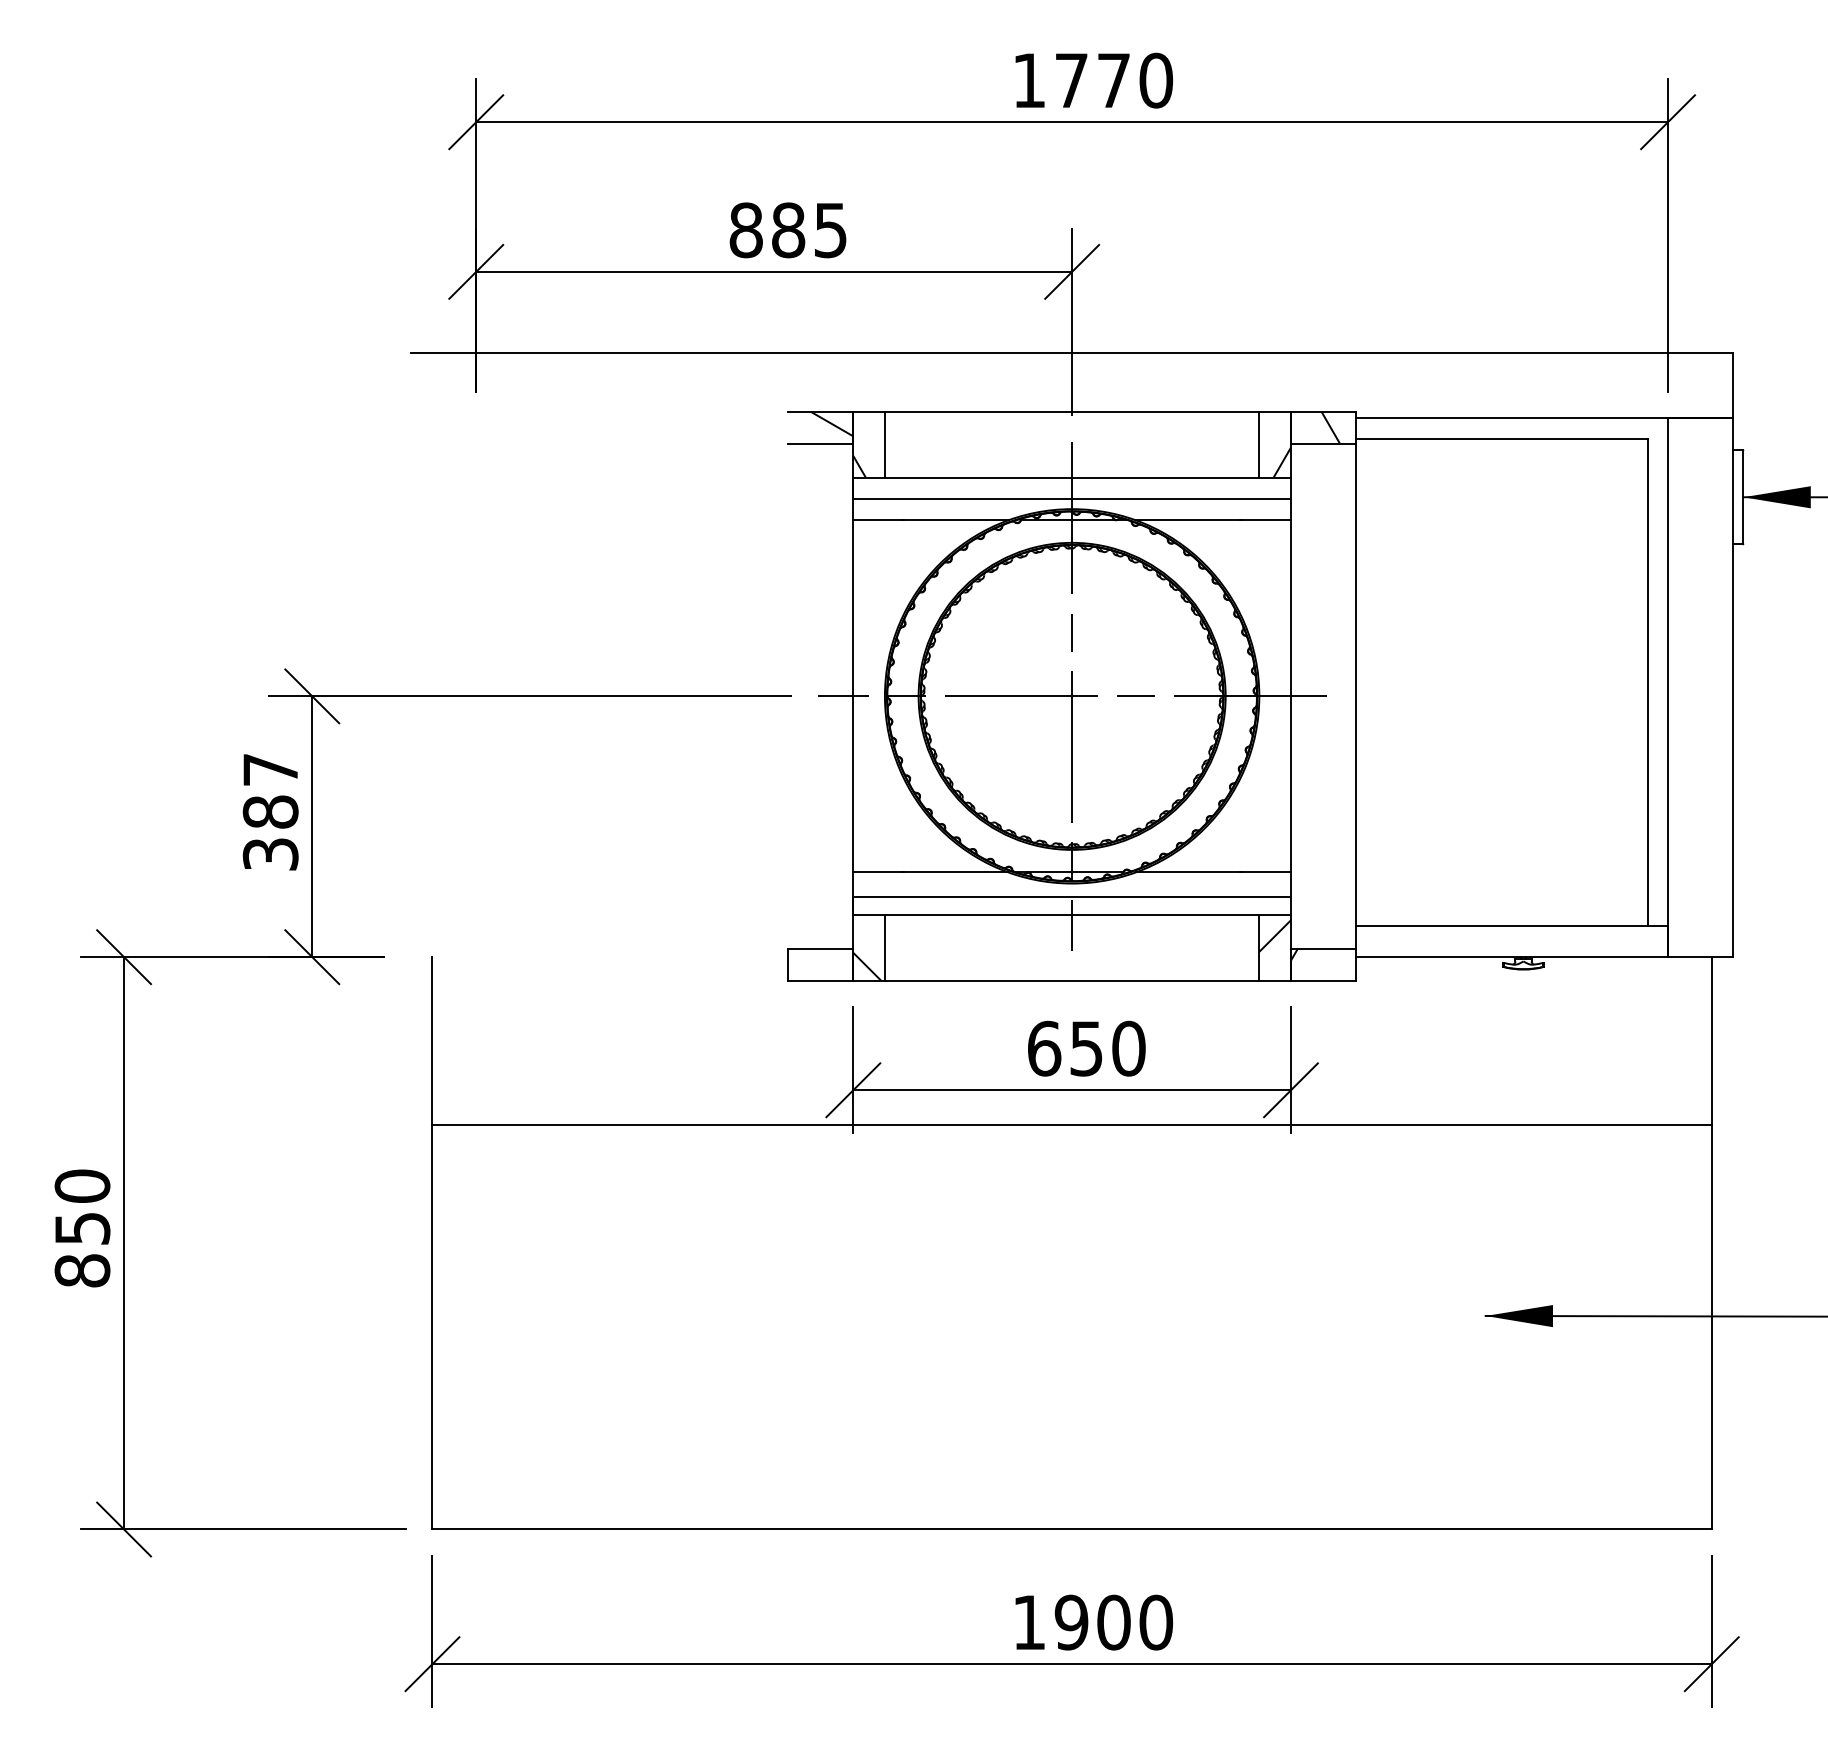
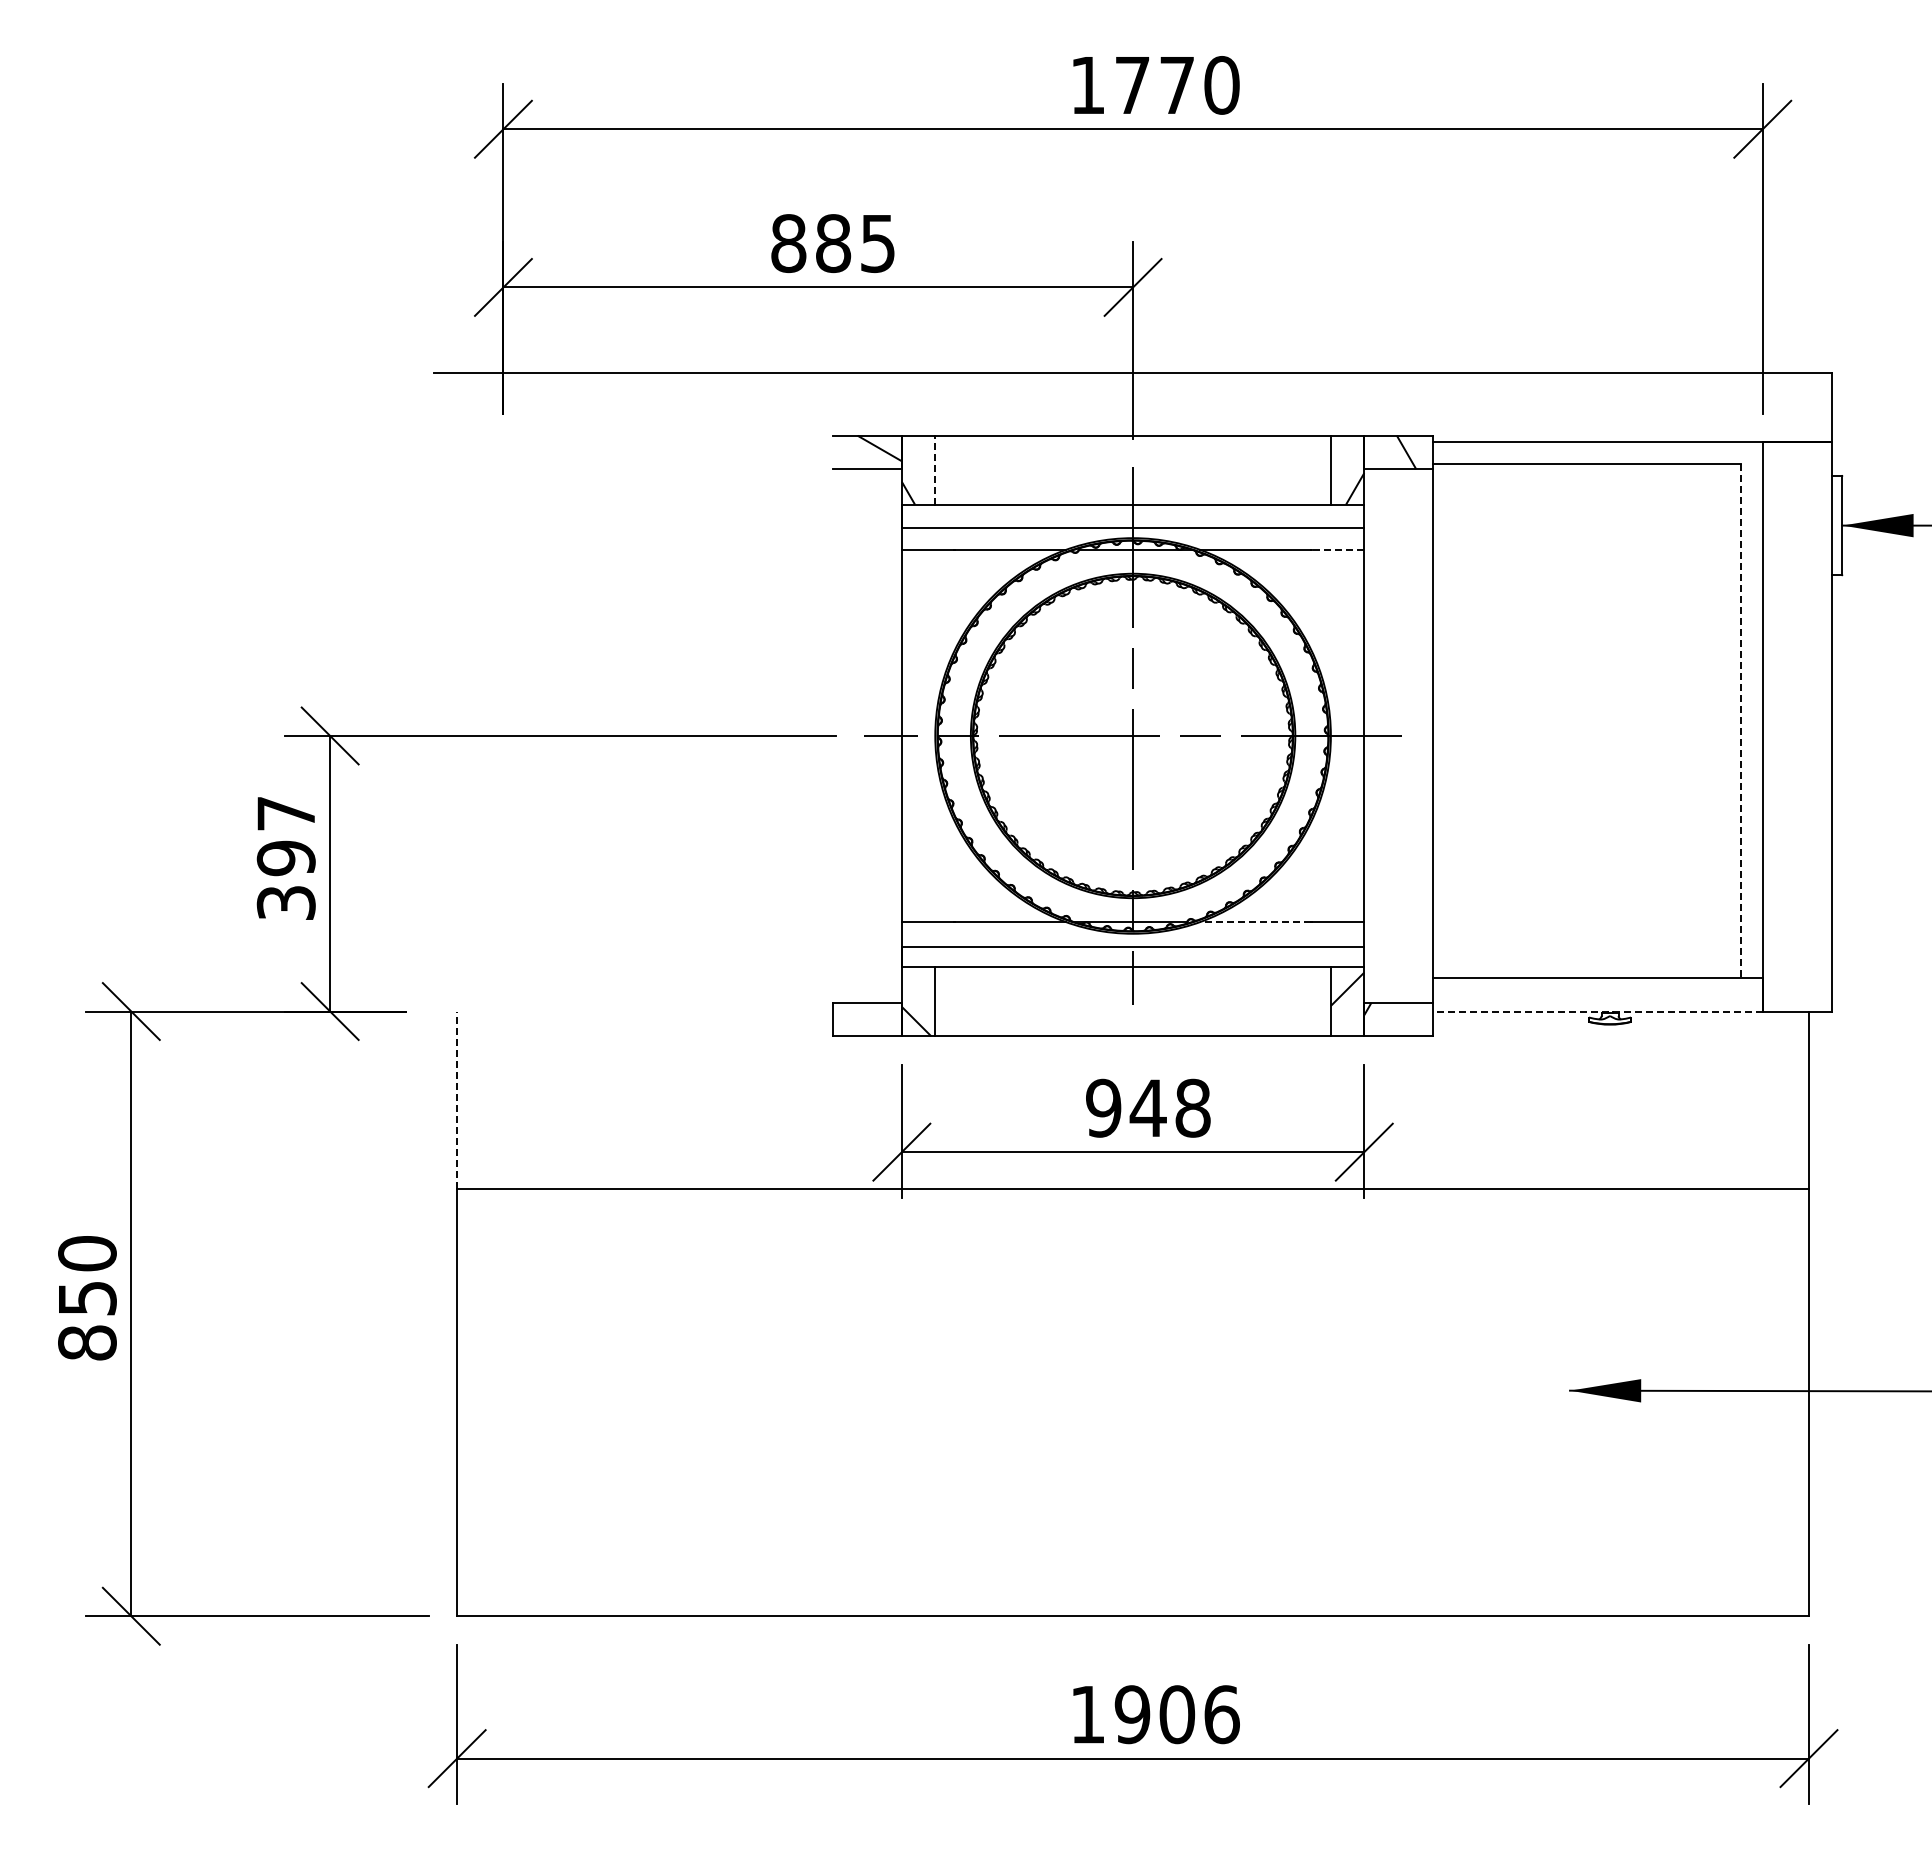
line: (885, 445) -> (935, 470), solid -> dashed
line: (1266, 519) -> (1338, 549), solid -> dashed
line: (1647, 682) -> (1741, 721), solid -> dashed
text: (269, 812) -> (285, 858), 387 -> 397
line: (1187, 872) -> (1255, 922), solid -> dashed
line: (1512, 957) -> (1598, 1011), solid -> dashed
line: (432, 1041) -> (457, 1100), solid -> dashed
text: (1086, 1047) -> (1148, 1107), 650 -> 948
text: (1155, 1622) -> (1221, 1714), 1900 -> 1906

